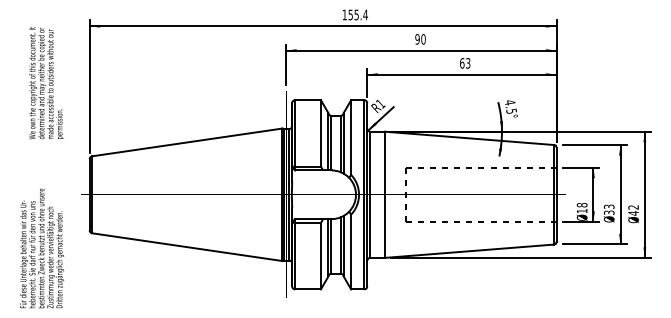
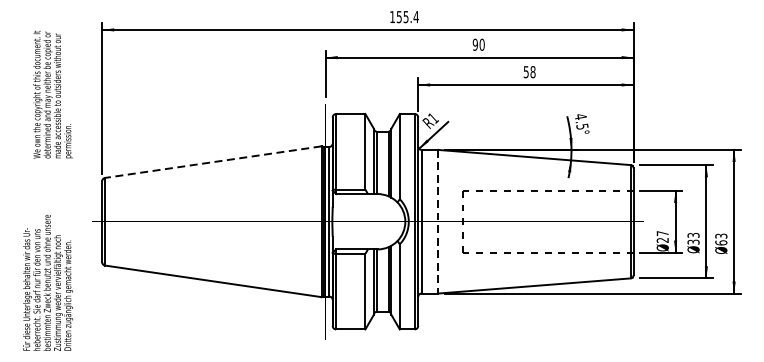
text: (465, 63) -> (529, 72), 63 -> 58
line: (186, 142) -> (212, 162), solid -> dashed
line: (384, 195) -> (437, 222), solid -> dashed
text: (581, 208) -> (661, 237), 18 -> 27
text: (633, 210) -> (721, 239), 42 -> 63

